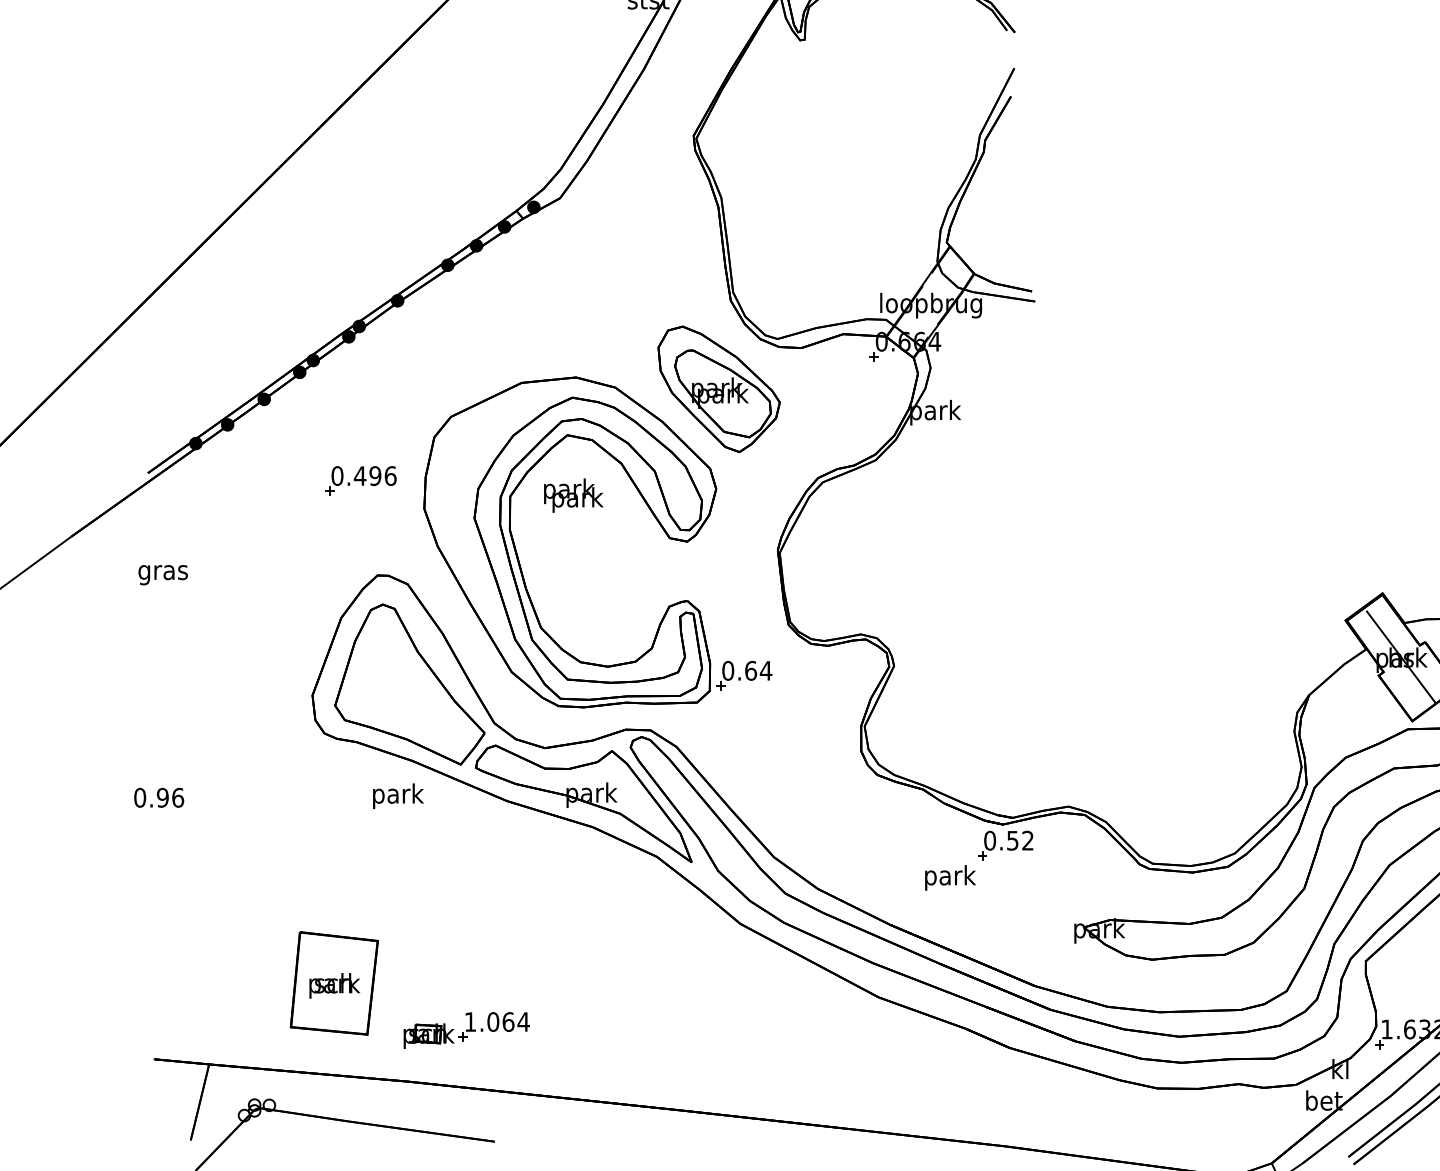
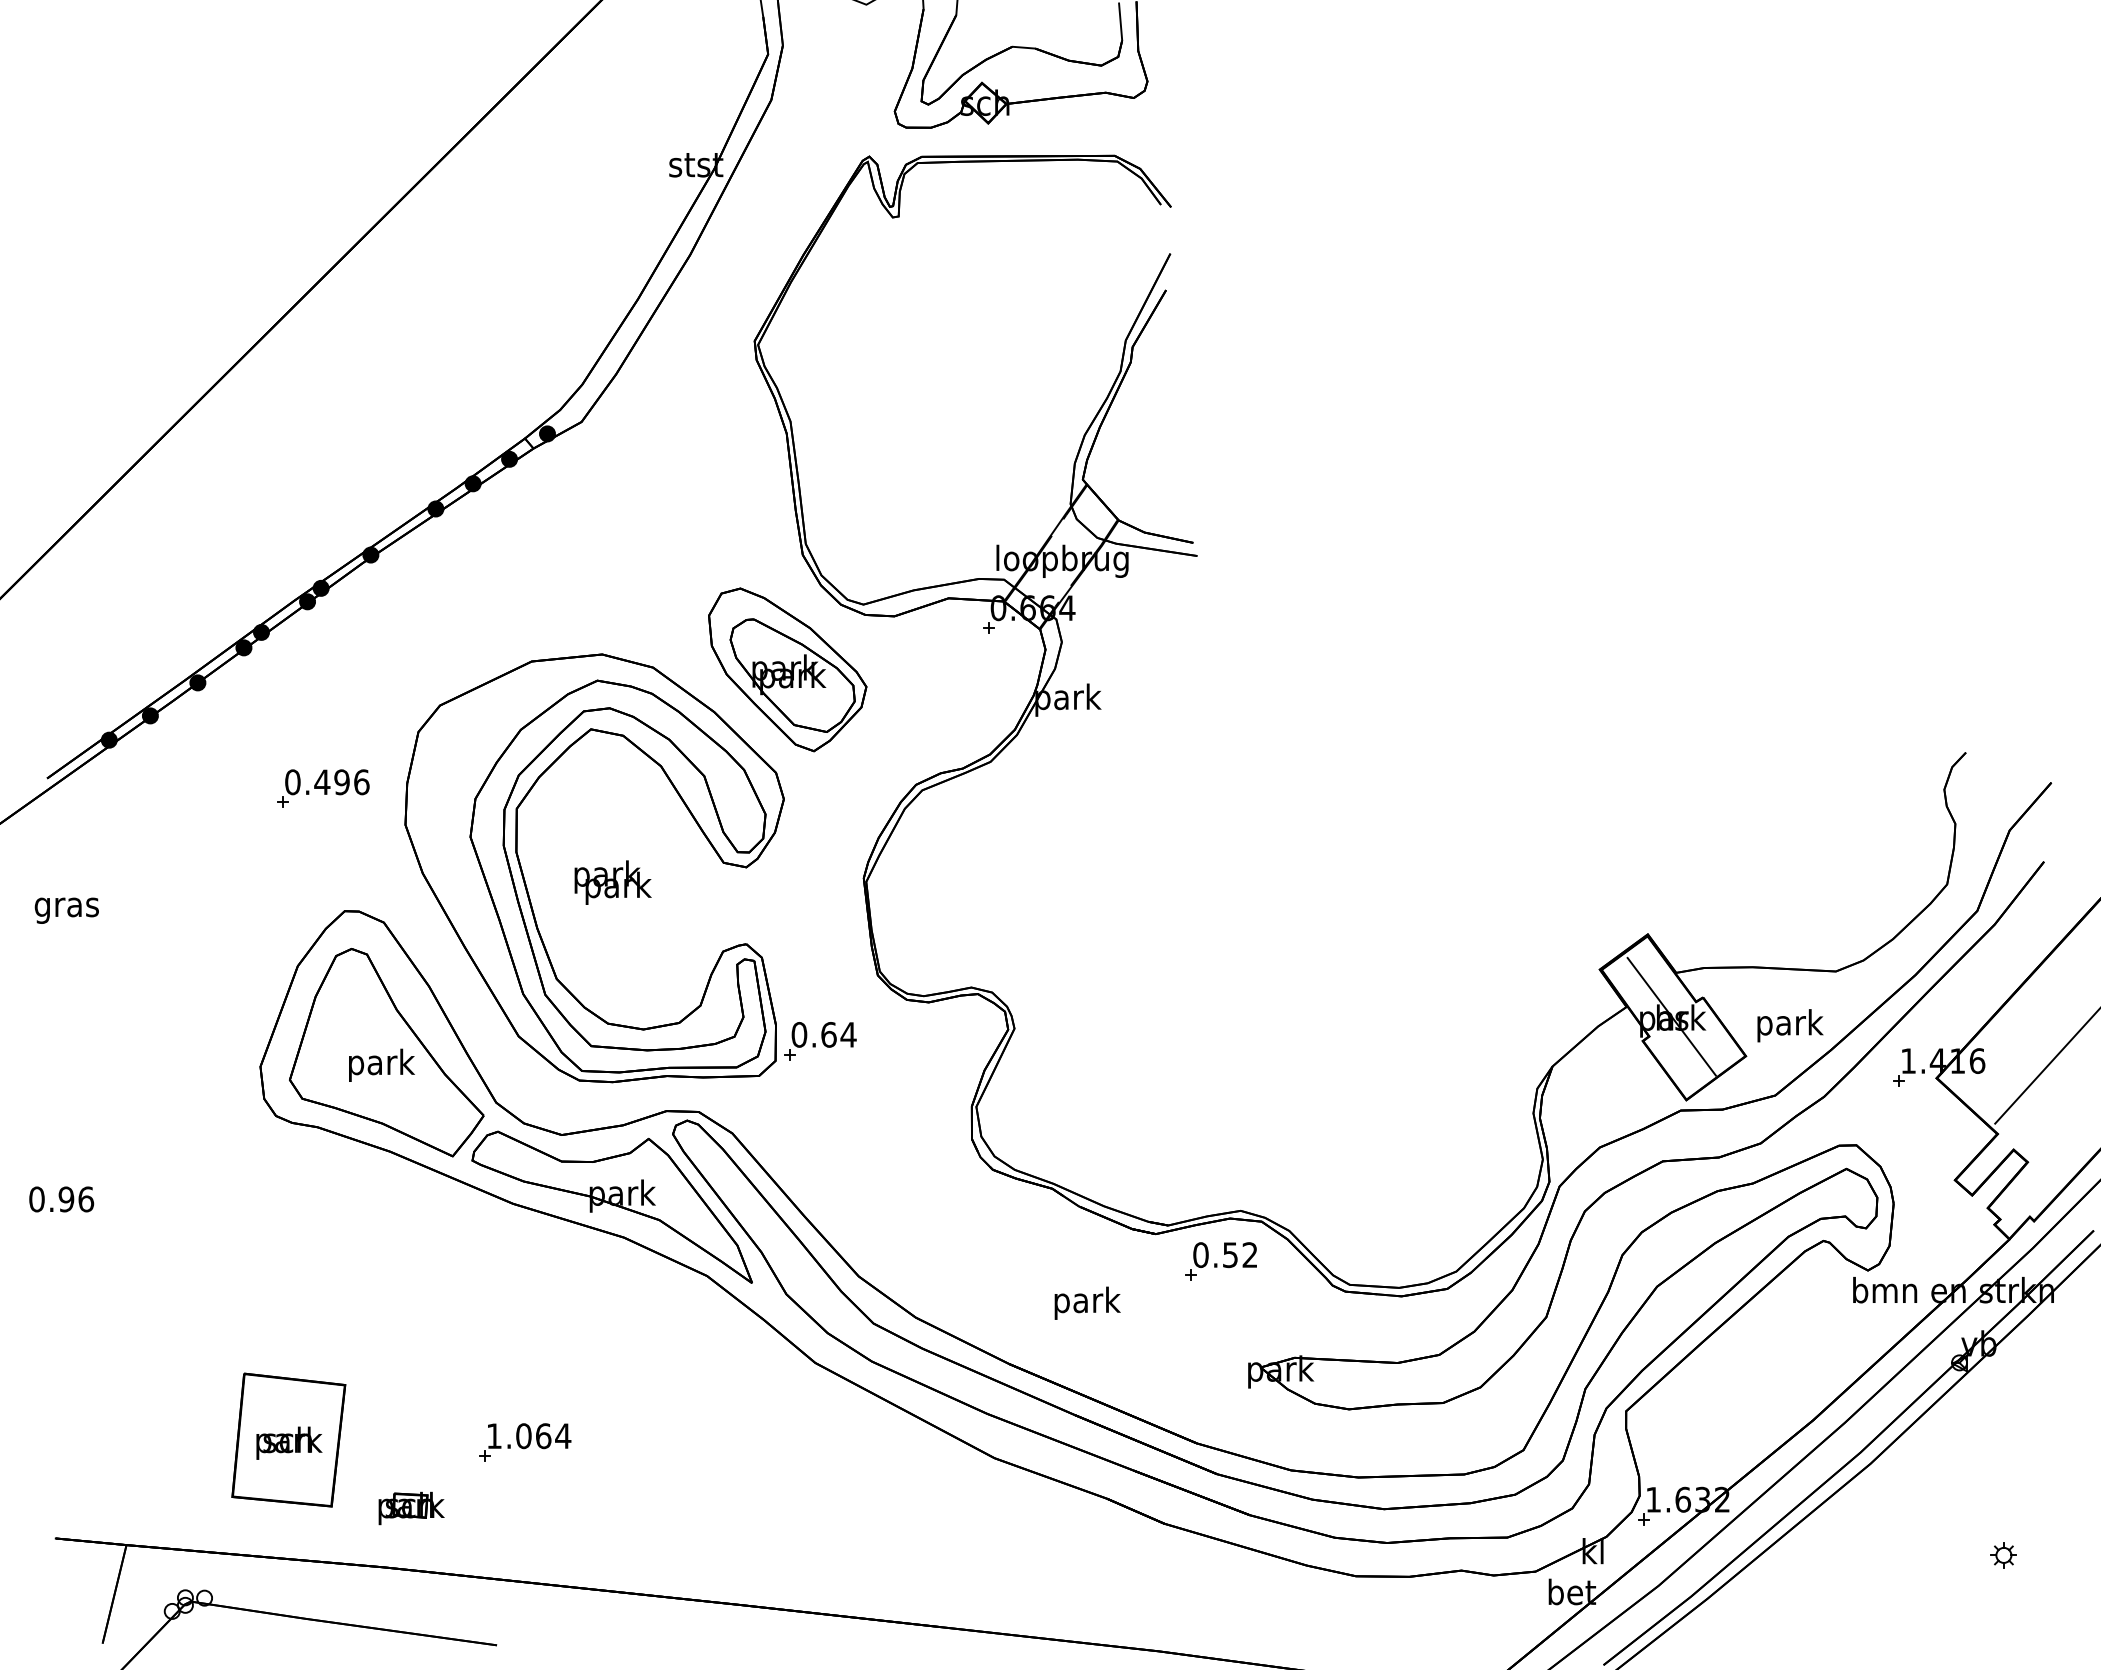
text: (573, 495) -> (612, 882), moved
text: (398, 795) -> (381, 1064), moved
part: (1005, 845) -> (1220, 1261), moved
part: (494, 1026) -> (525, 1442), moved

